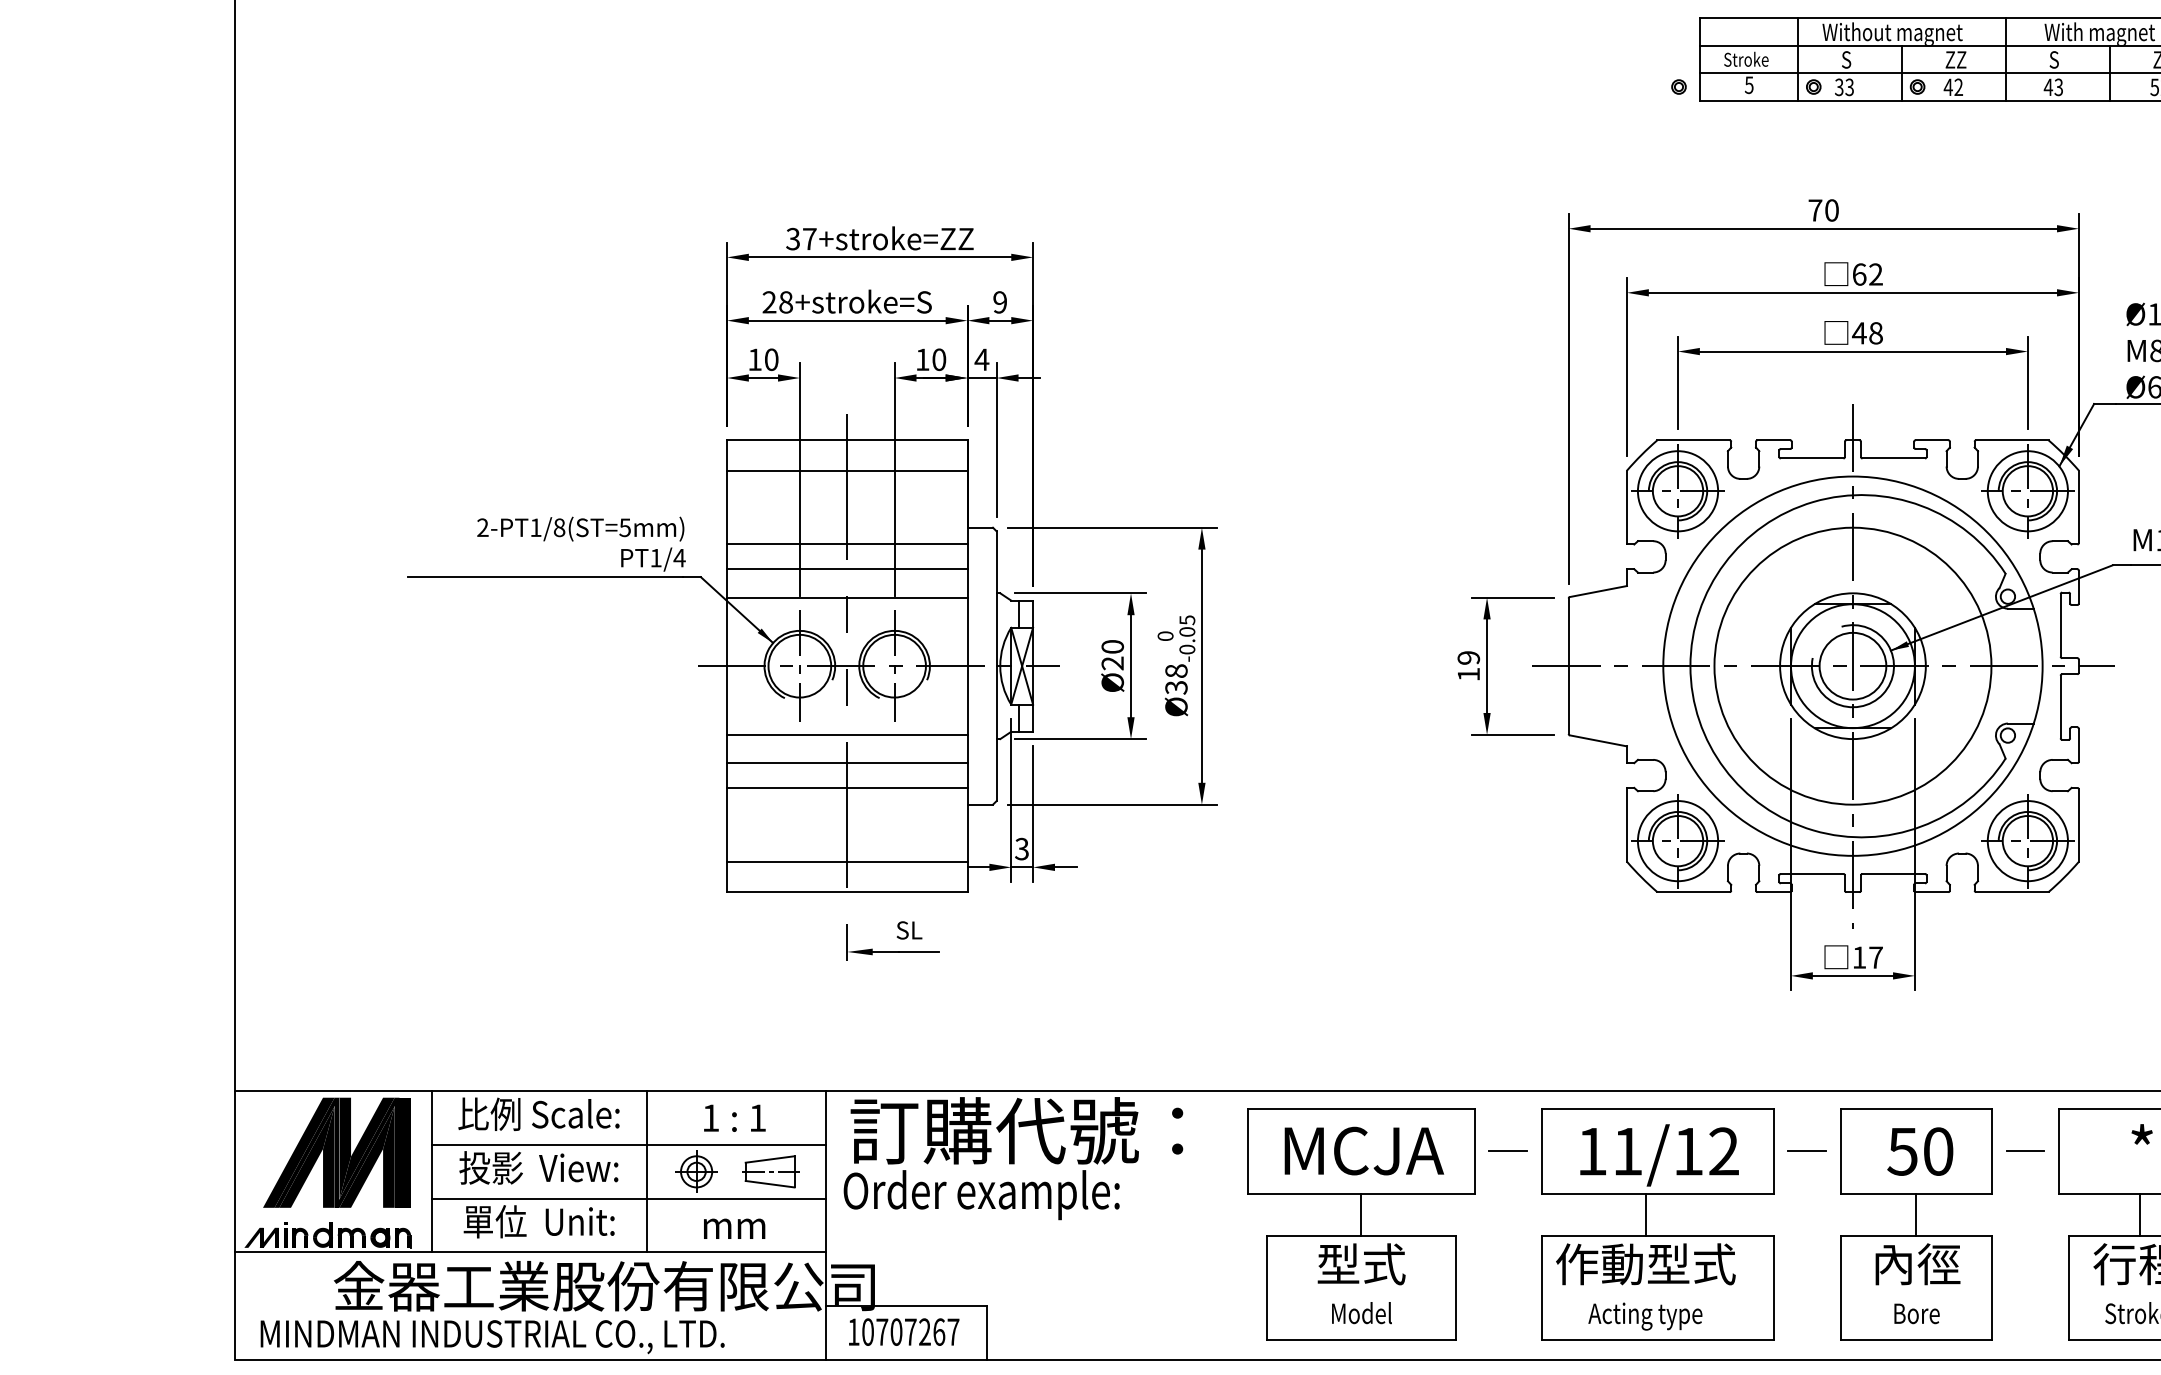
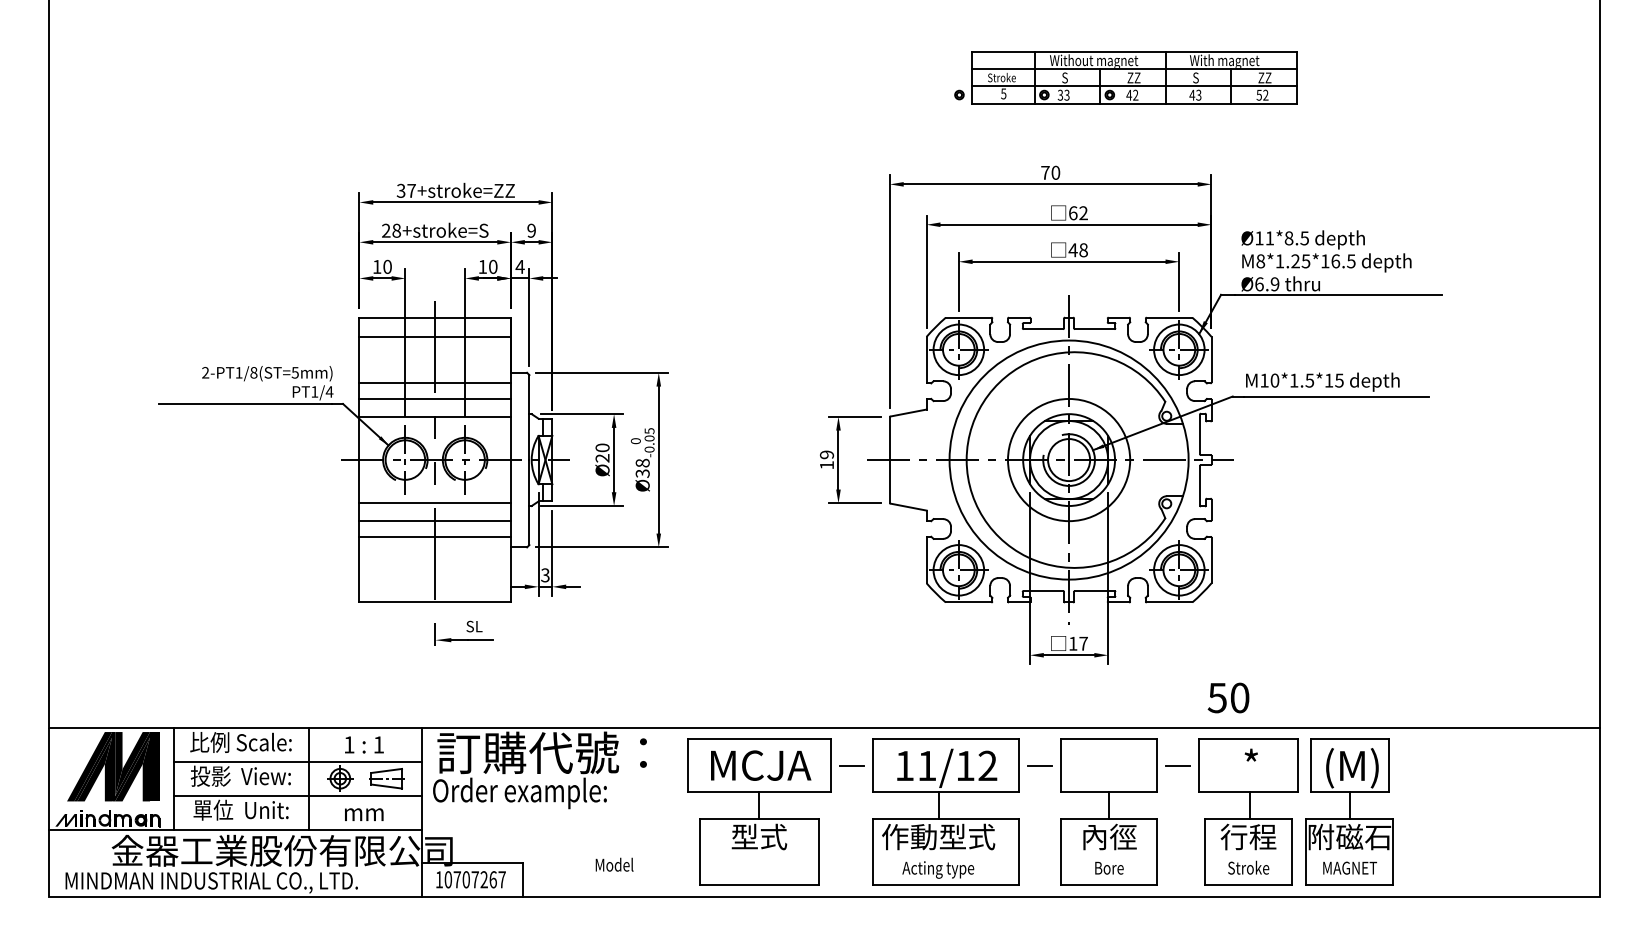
circle: (1852, 665) -> (1068, 459), size x0.7
line: (847, 862) -> (435, 583), removed
text: (1920, 1150) -> (1228, 697), moved
text: (1361, 1312) -> (614, 864), moved

